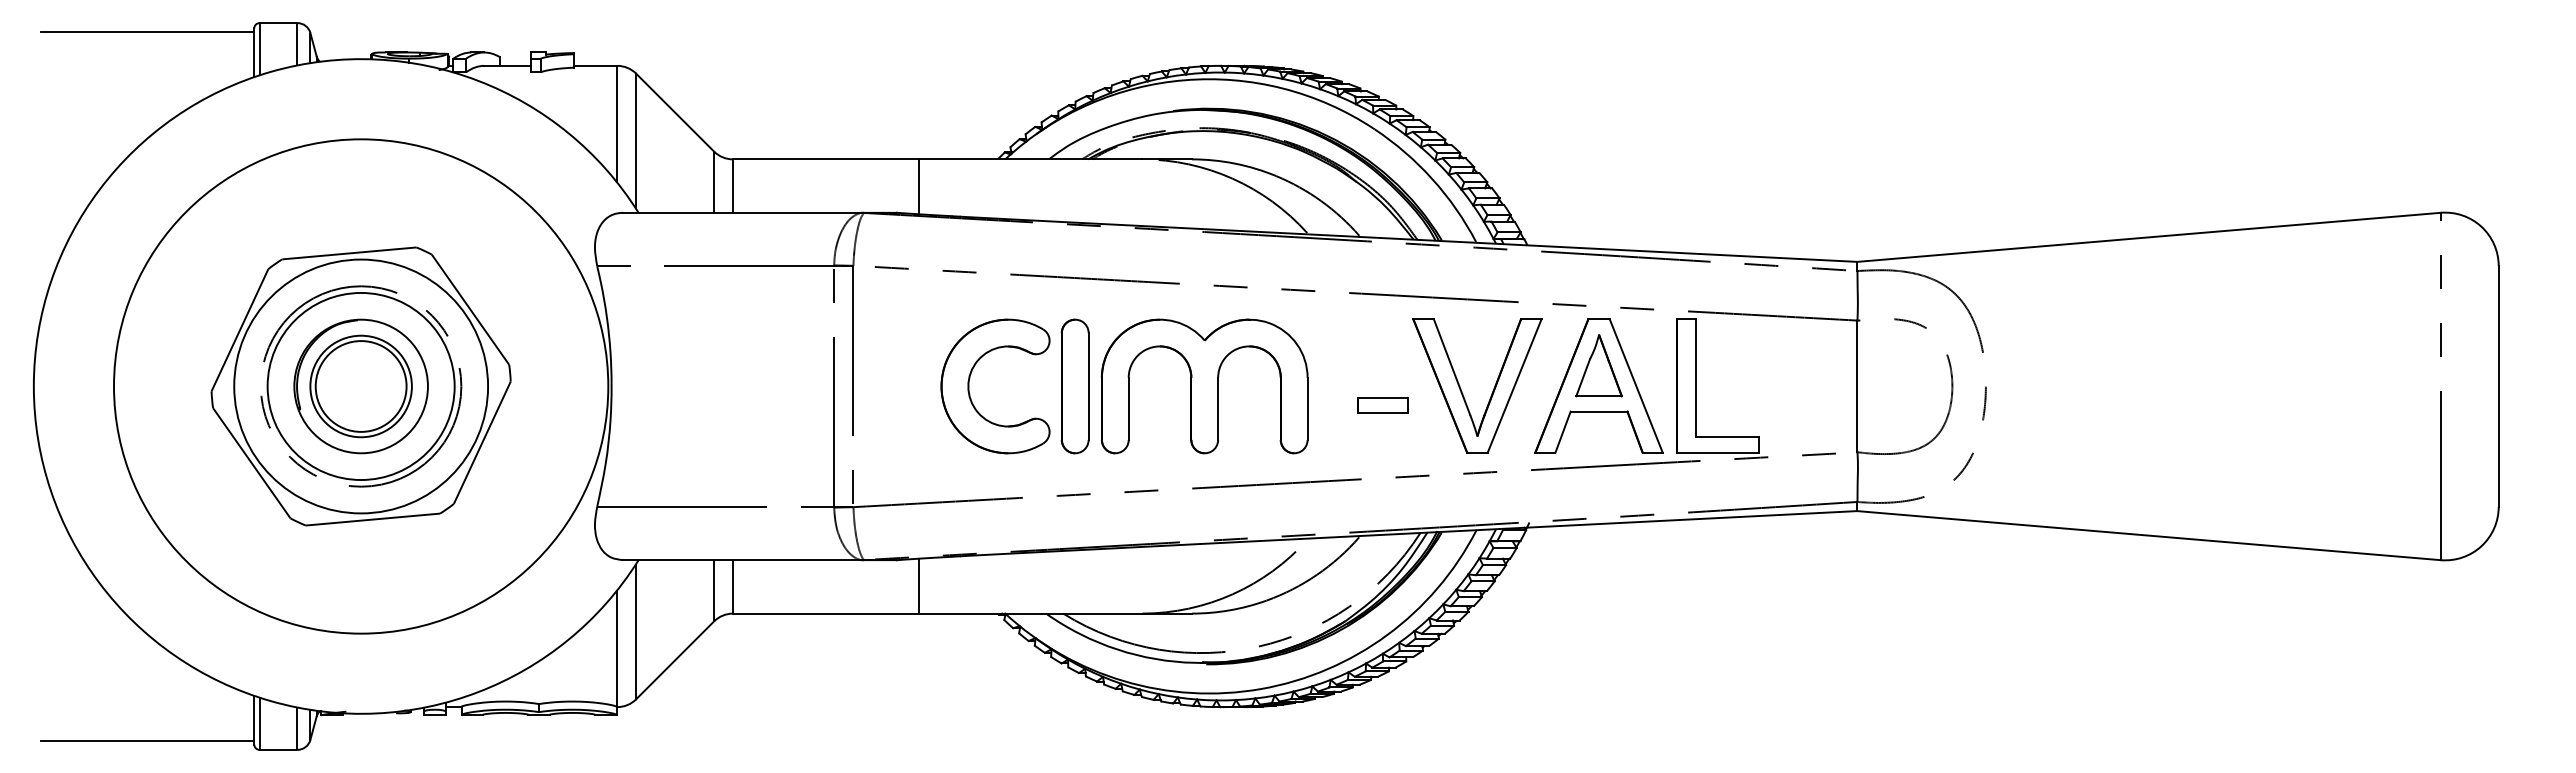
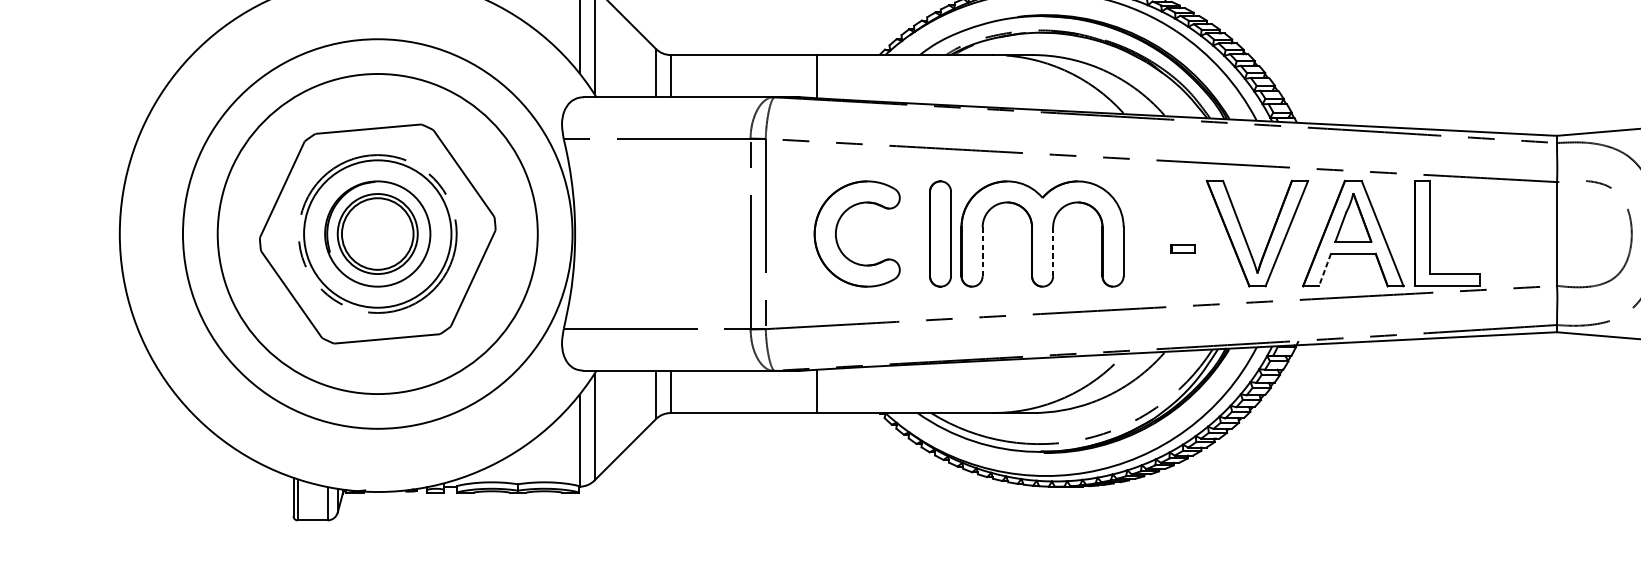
circle: (361, 386) -> (378, 234), size x1.6
part: (969, 386) -> (836, 234), moved
part: (1382, 405) -> (1182, 249), size x0.6
line: (1128, 408) -> (982, 251), solid -> dashed
line: (1218, 408) -> (1053, 251), solid -> dashed
line: (1563, 432) -> (1325, 270), solid -> dashed
line: (147, 740) -> (209, 513), removed

